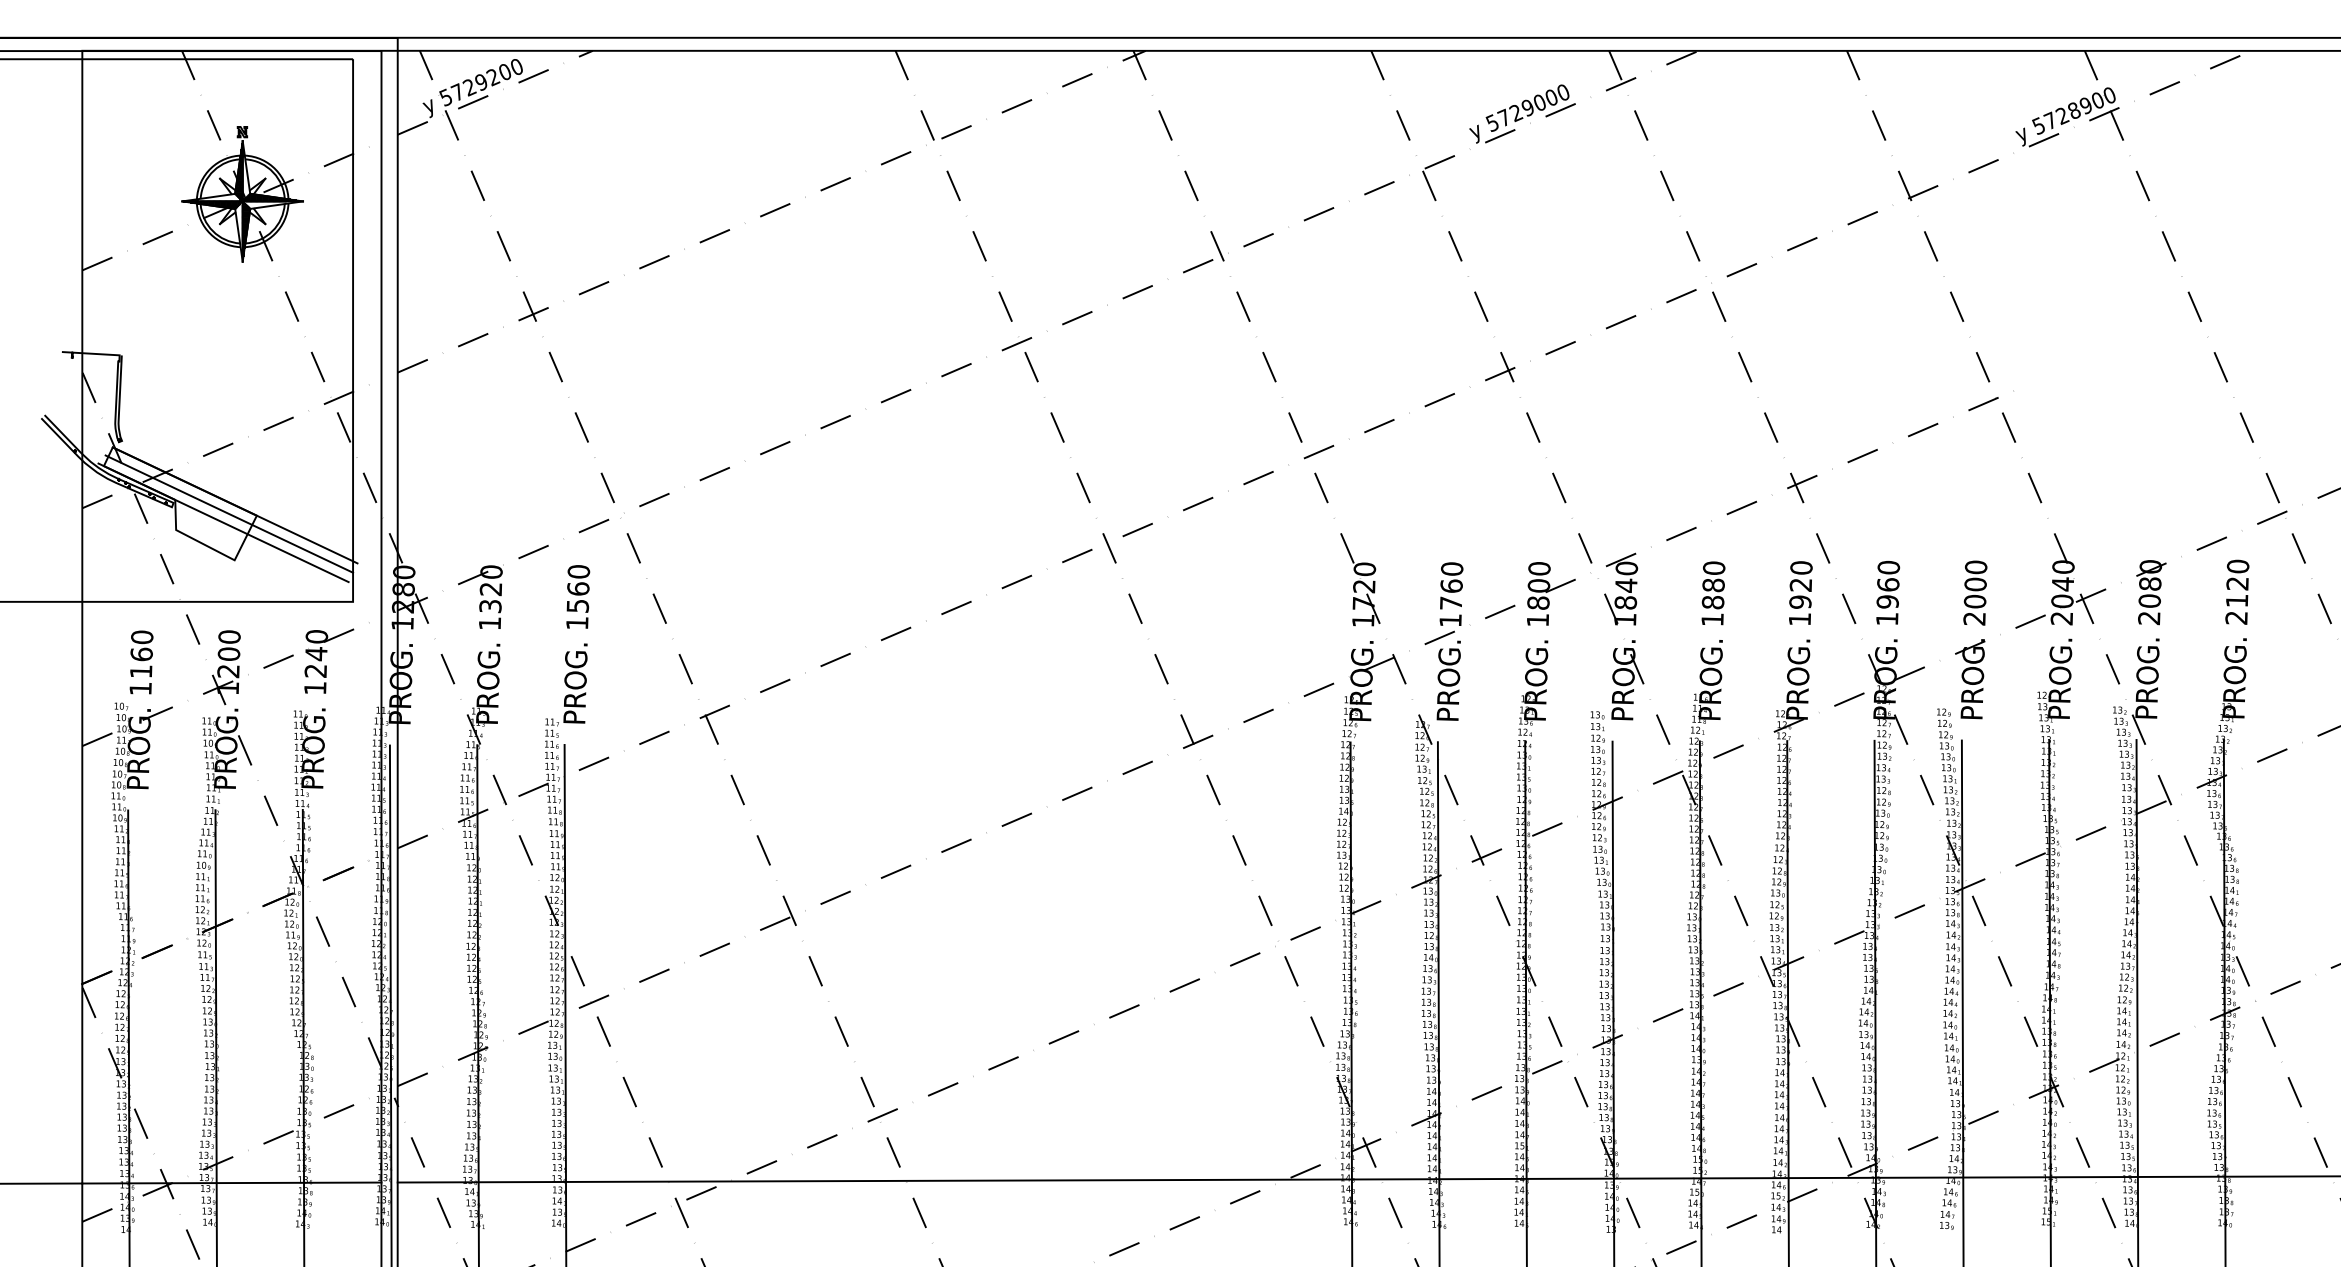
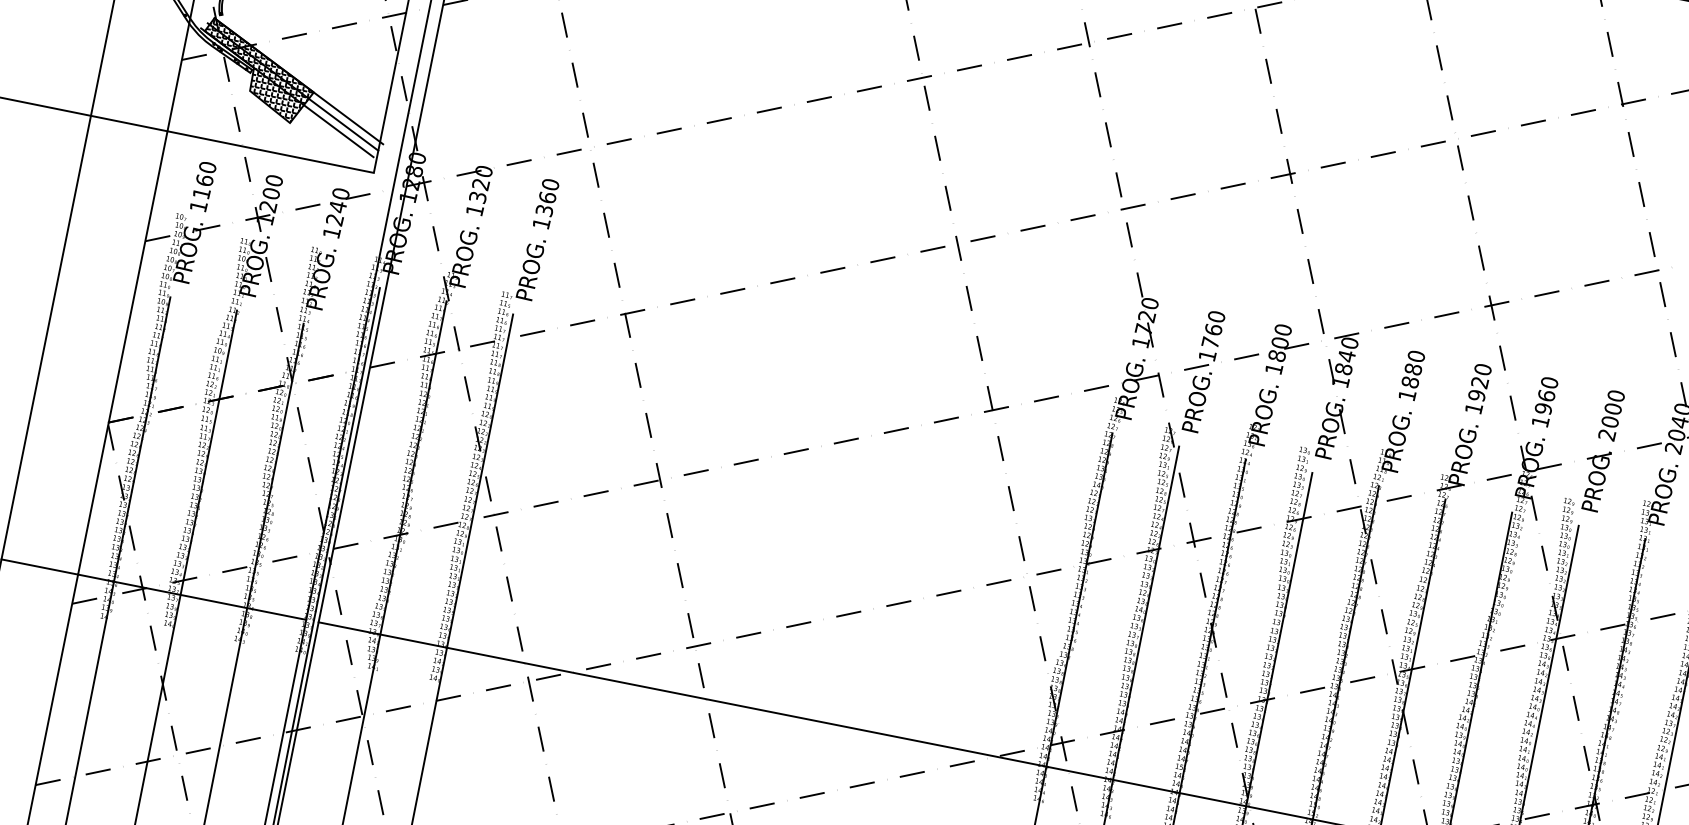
hatch: (180, 503) -> (257, 71), added
text: (577, 605) -> (544, 210), 1560 -> 1360

